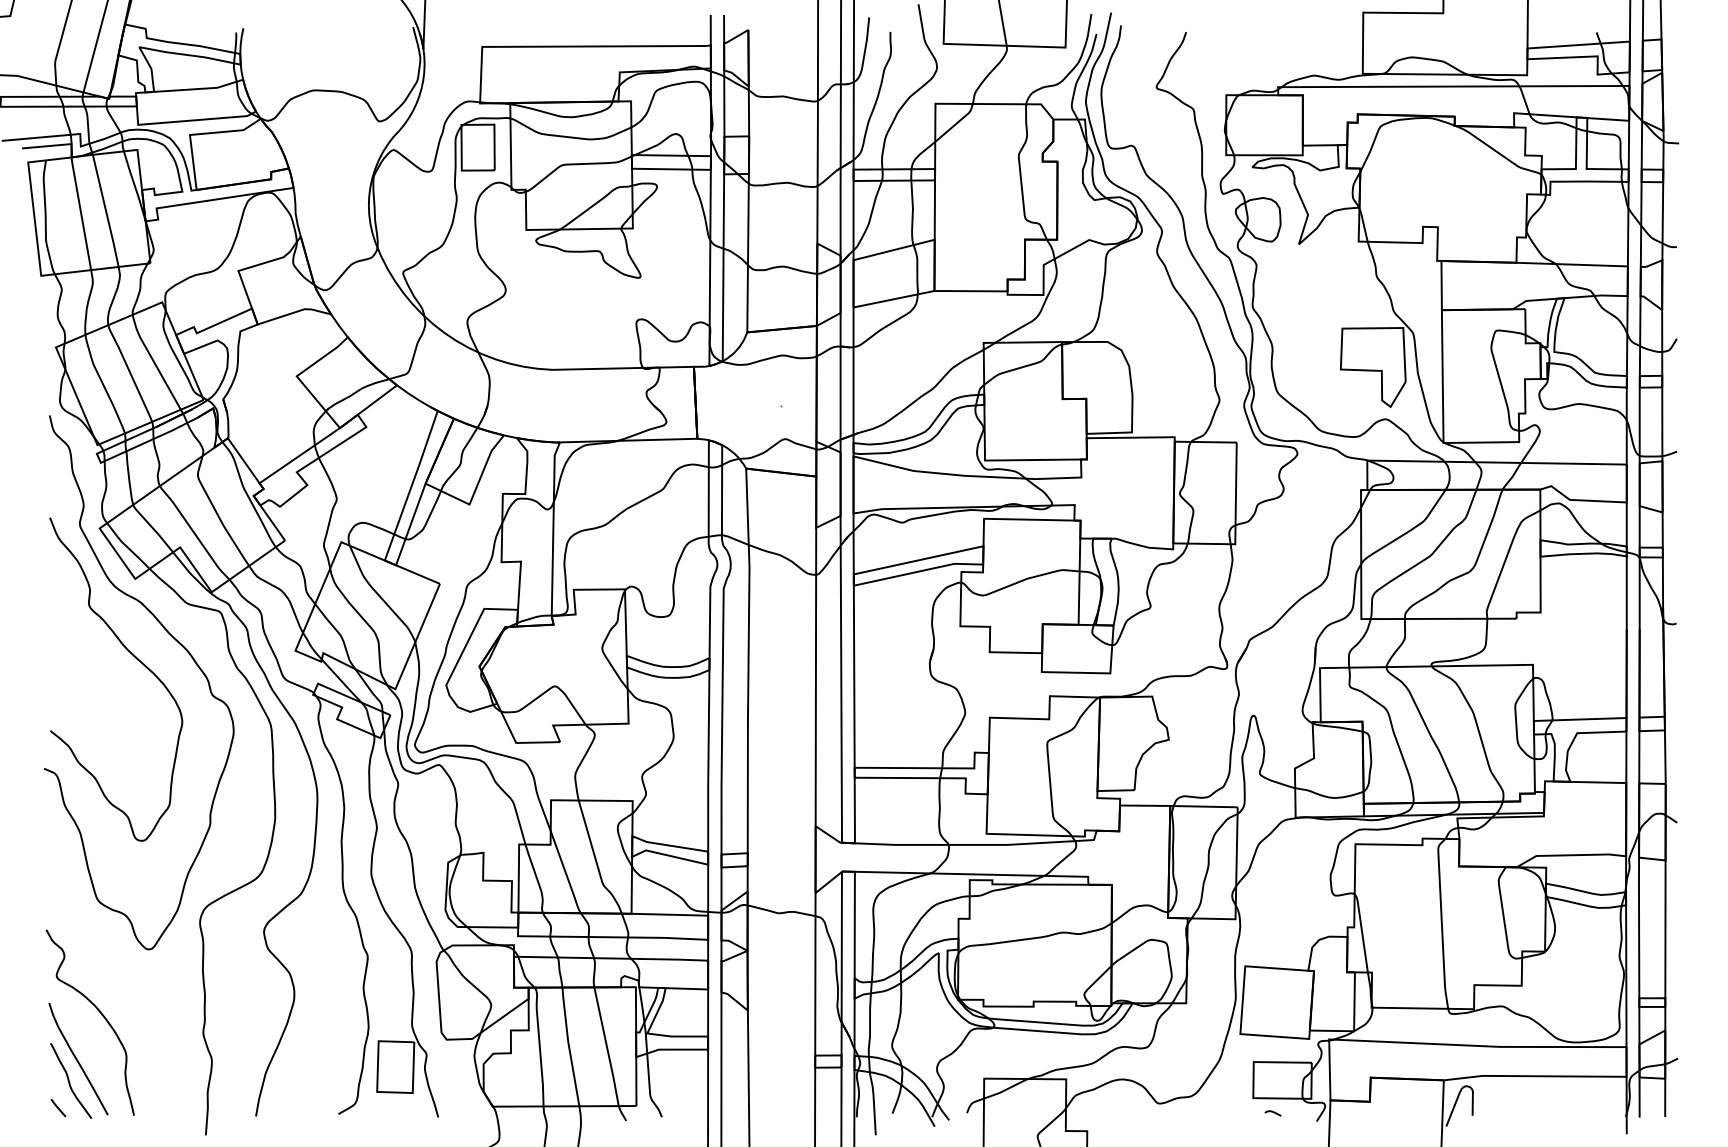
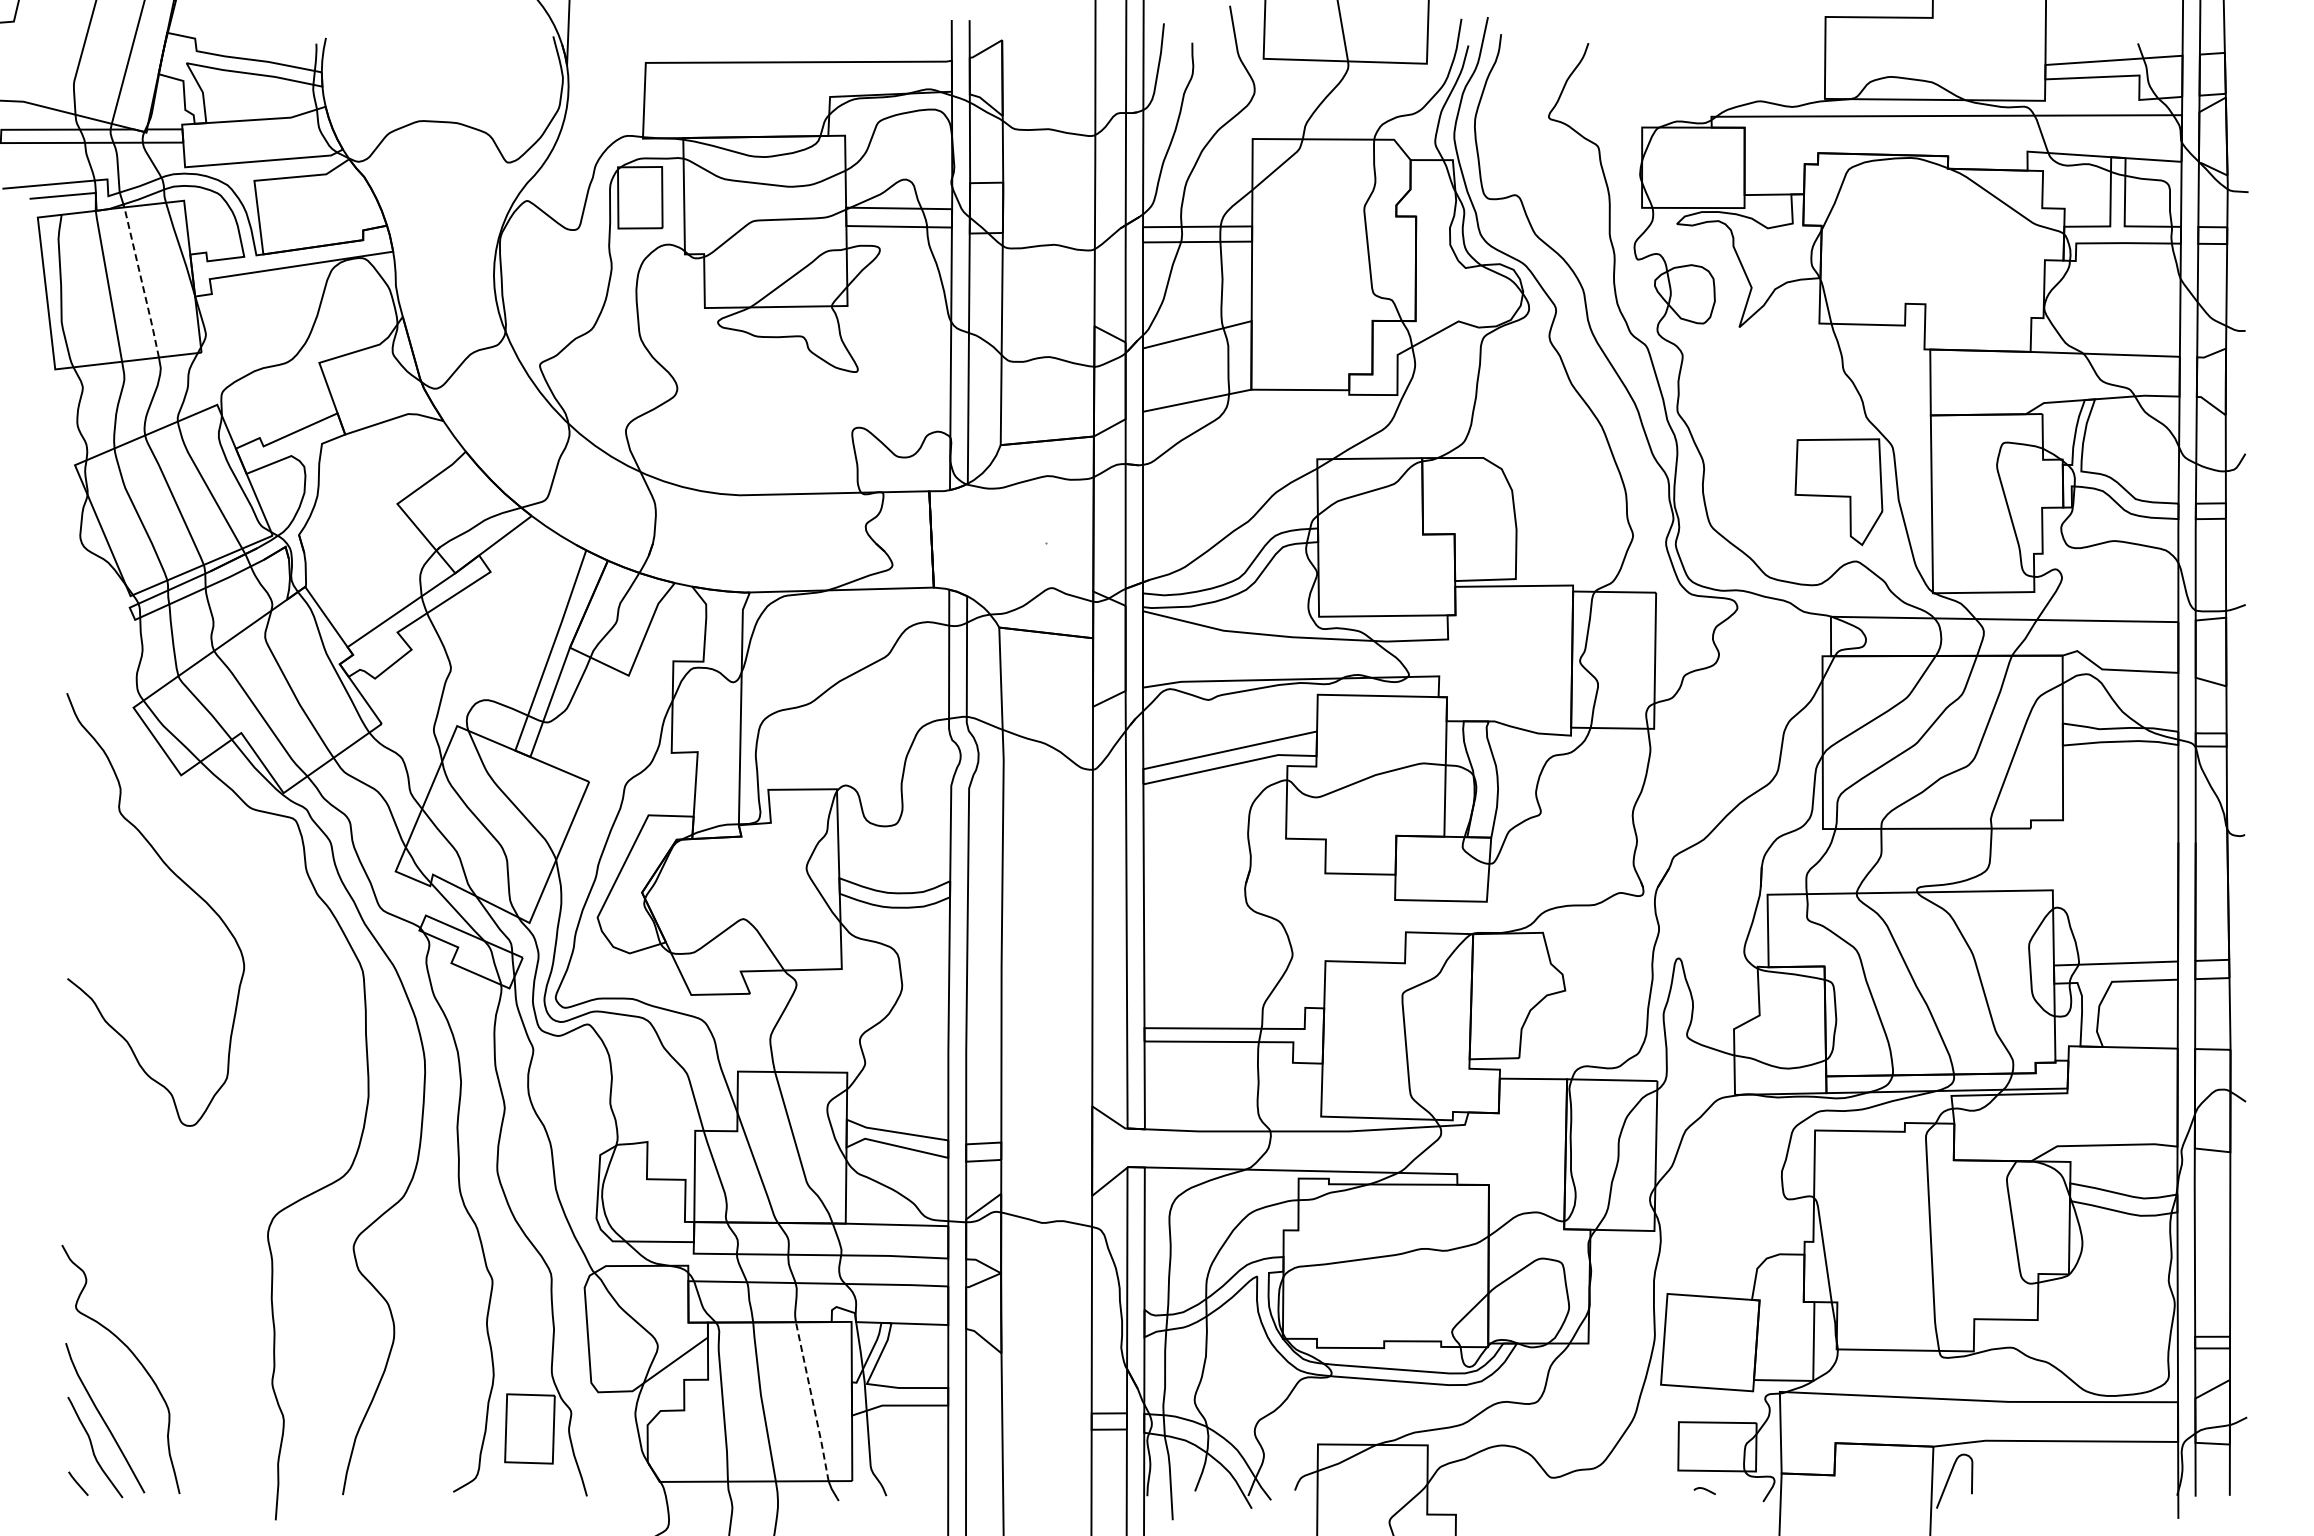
line: (106, 211) -> (142, 283), solid -> dashed
curve: (175, 640) -> (234, 857), removed
line: (606, 1047) -> (812, 1402), solid -> dashed

